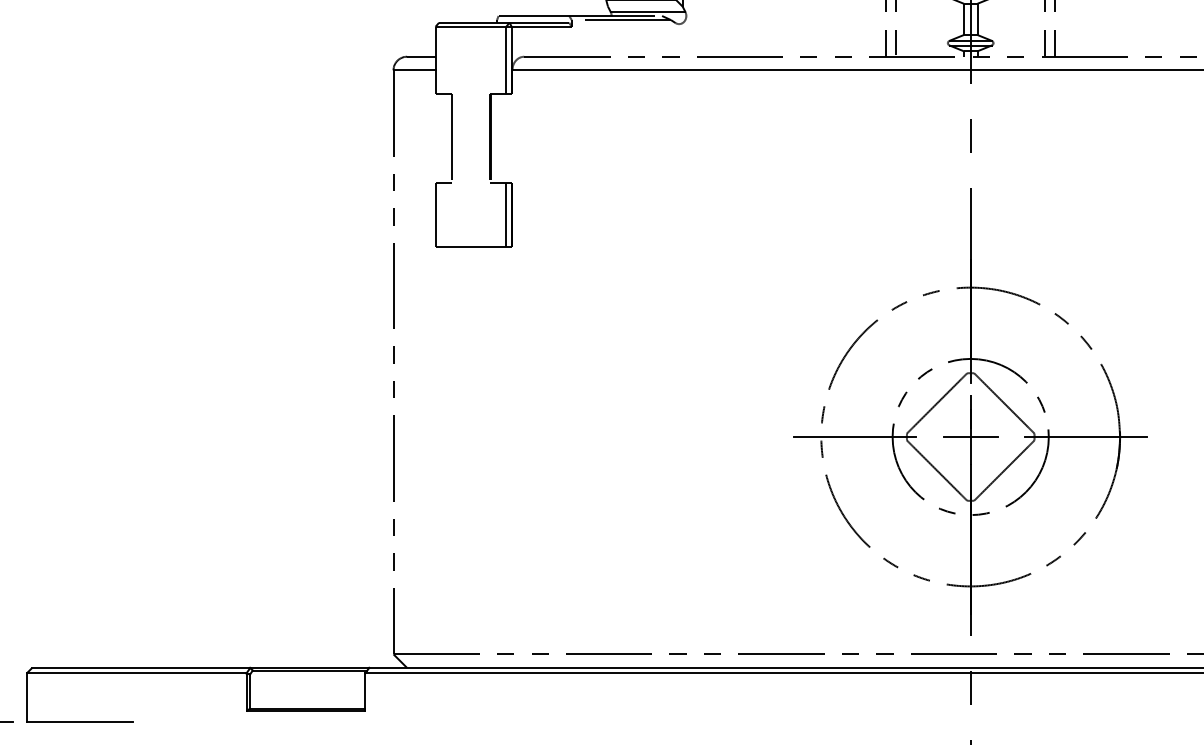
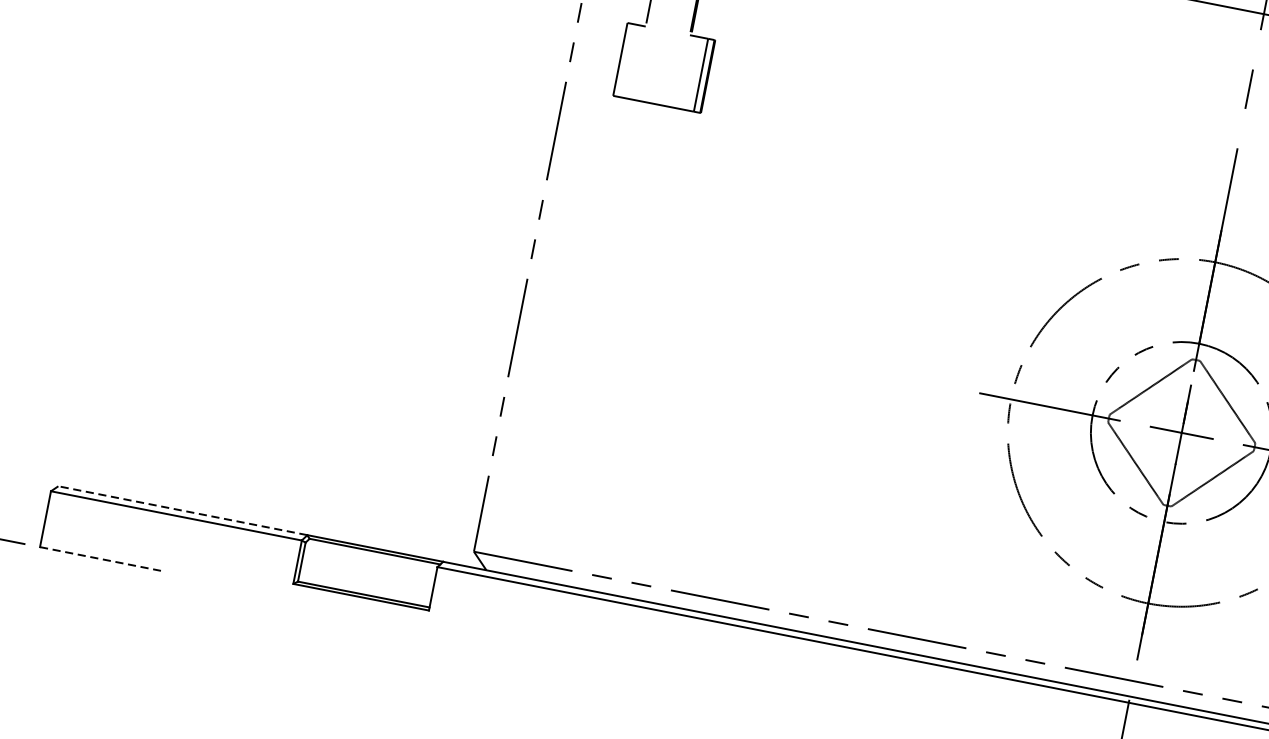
line: (140, 667) -> (182, 510), solid -> dashed
line: (79, 722) -> (100, 559), solid -> dashed

